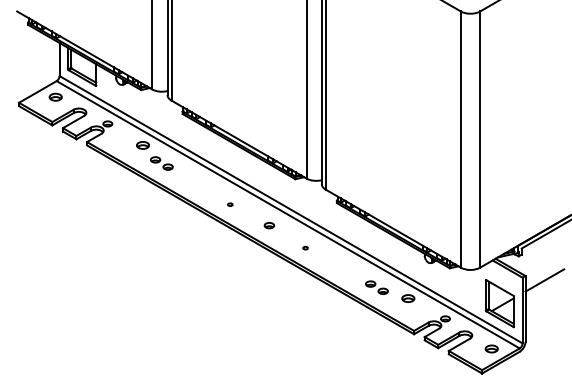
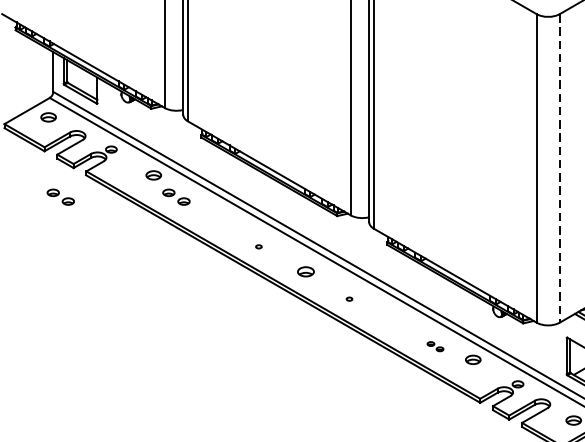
line: (480, 140) -> (560, 169), solid -> dashed
part: (65, 163) -> (60, 197), added
part: (269, 225) -> (306, 271), size x1.4
part: (376, 287) -> (434, 346), size x0.6

